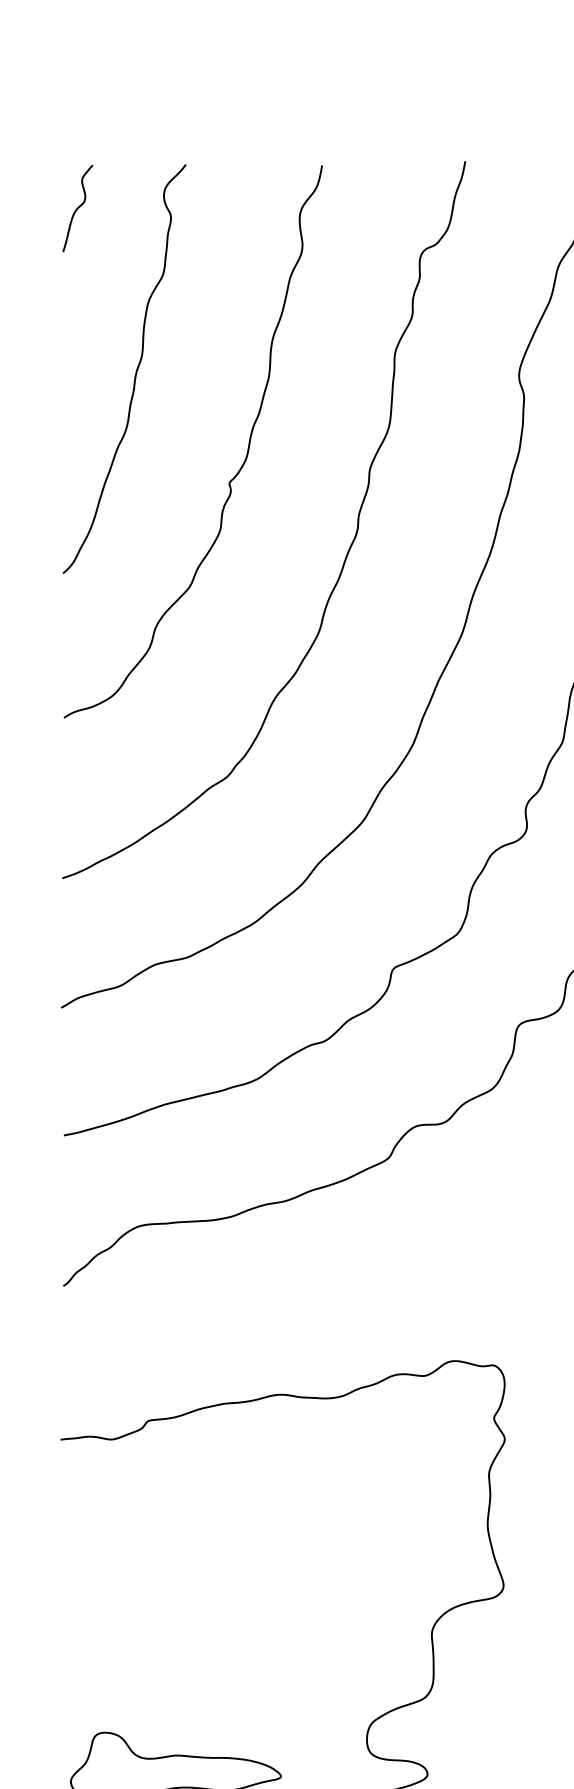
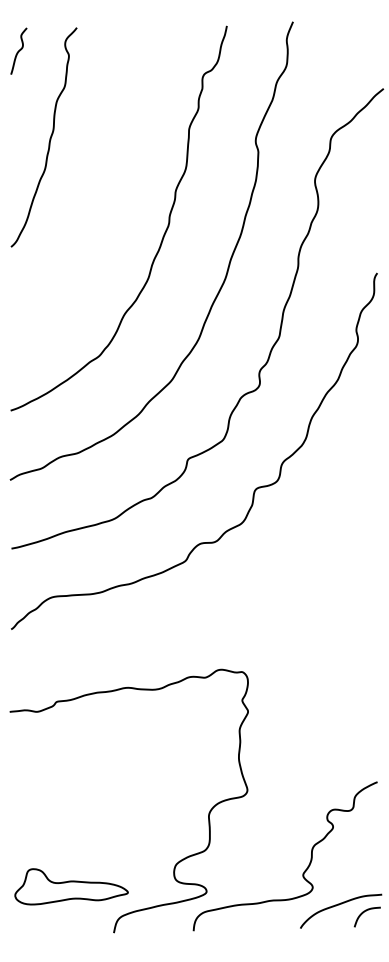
curve: (229, 479) -> (100, 196), removed

